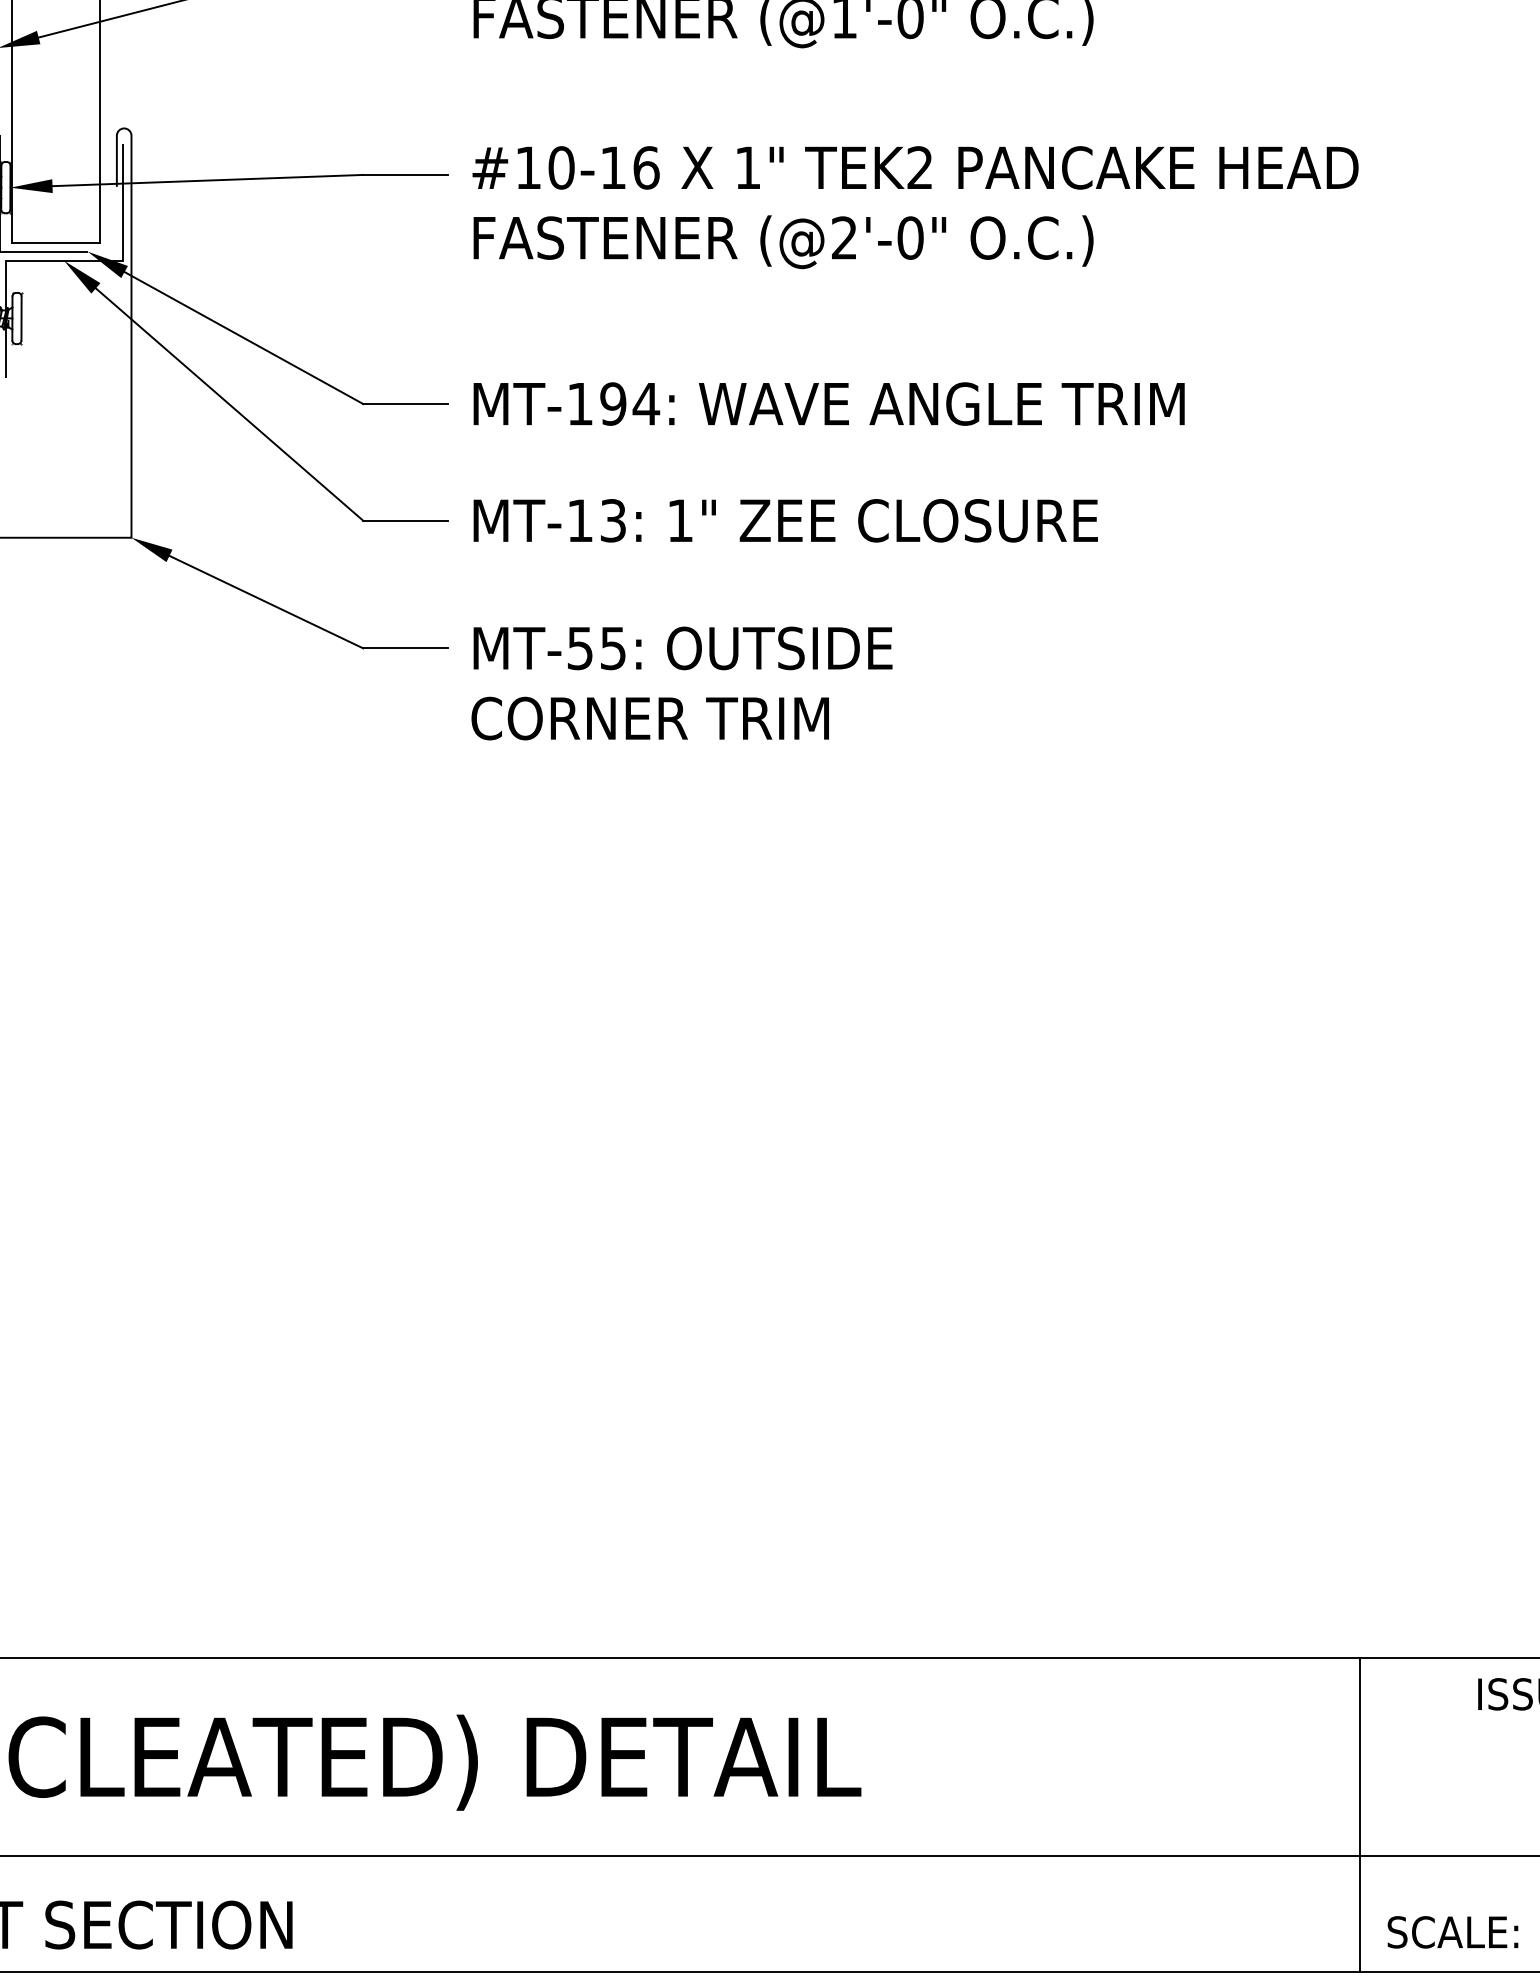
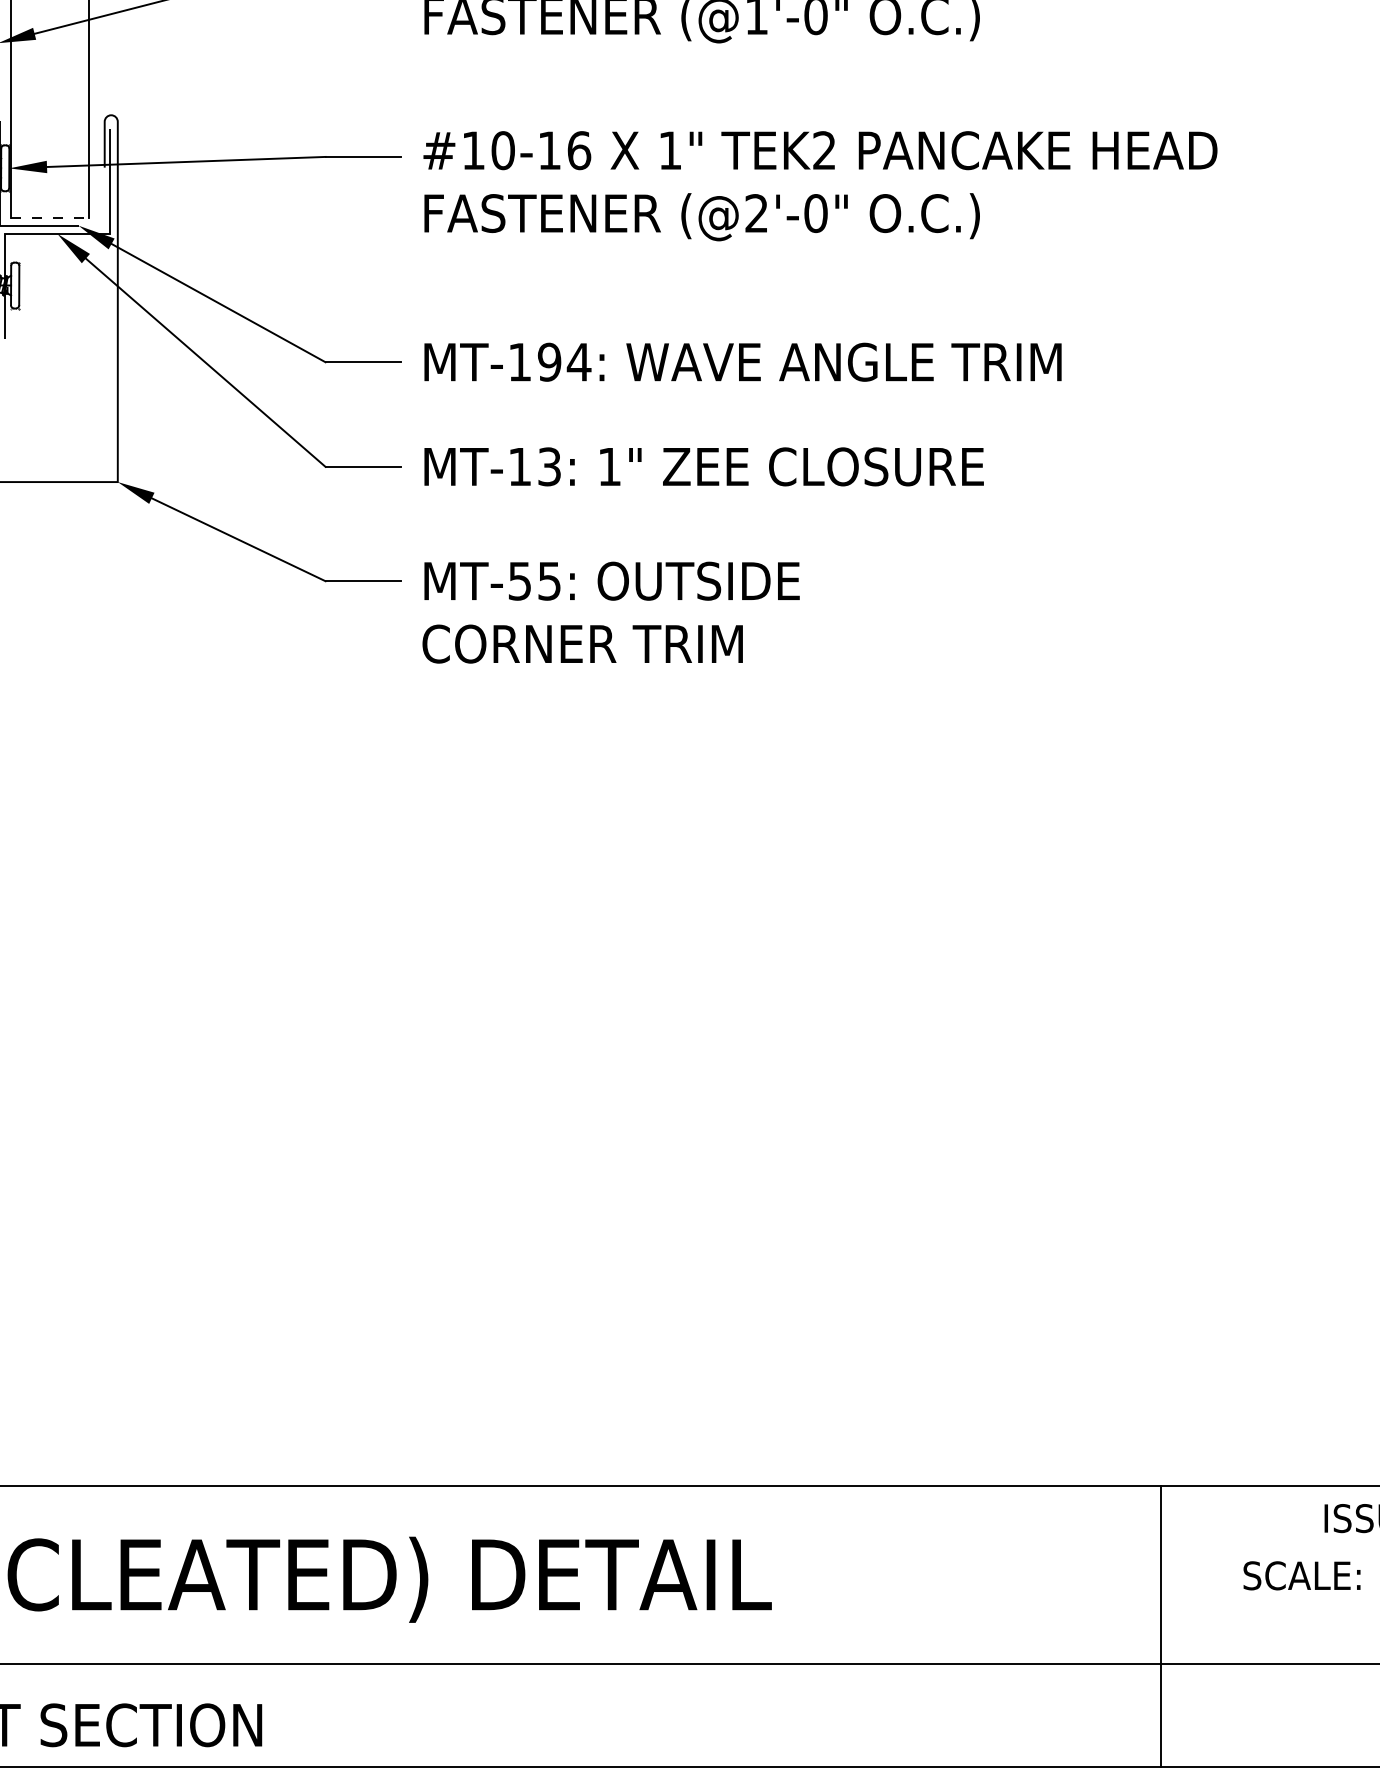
line: (56, 242) -> (50, 217), solid -> dashed
line: (1359, 1814) -> (1160, 1626), moved
text: (1452, 1931) -> (1301, 1575), moved

